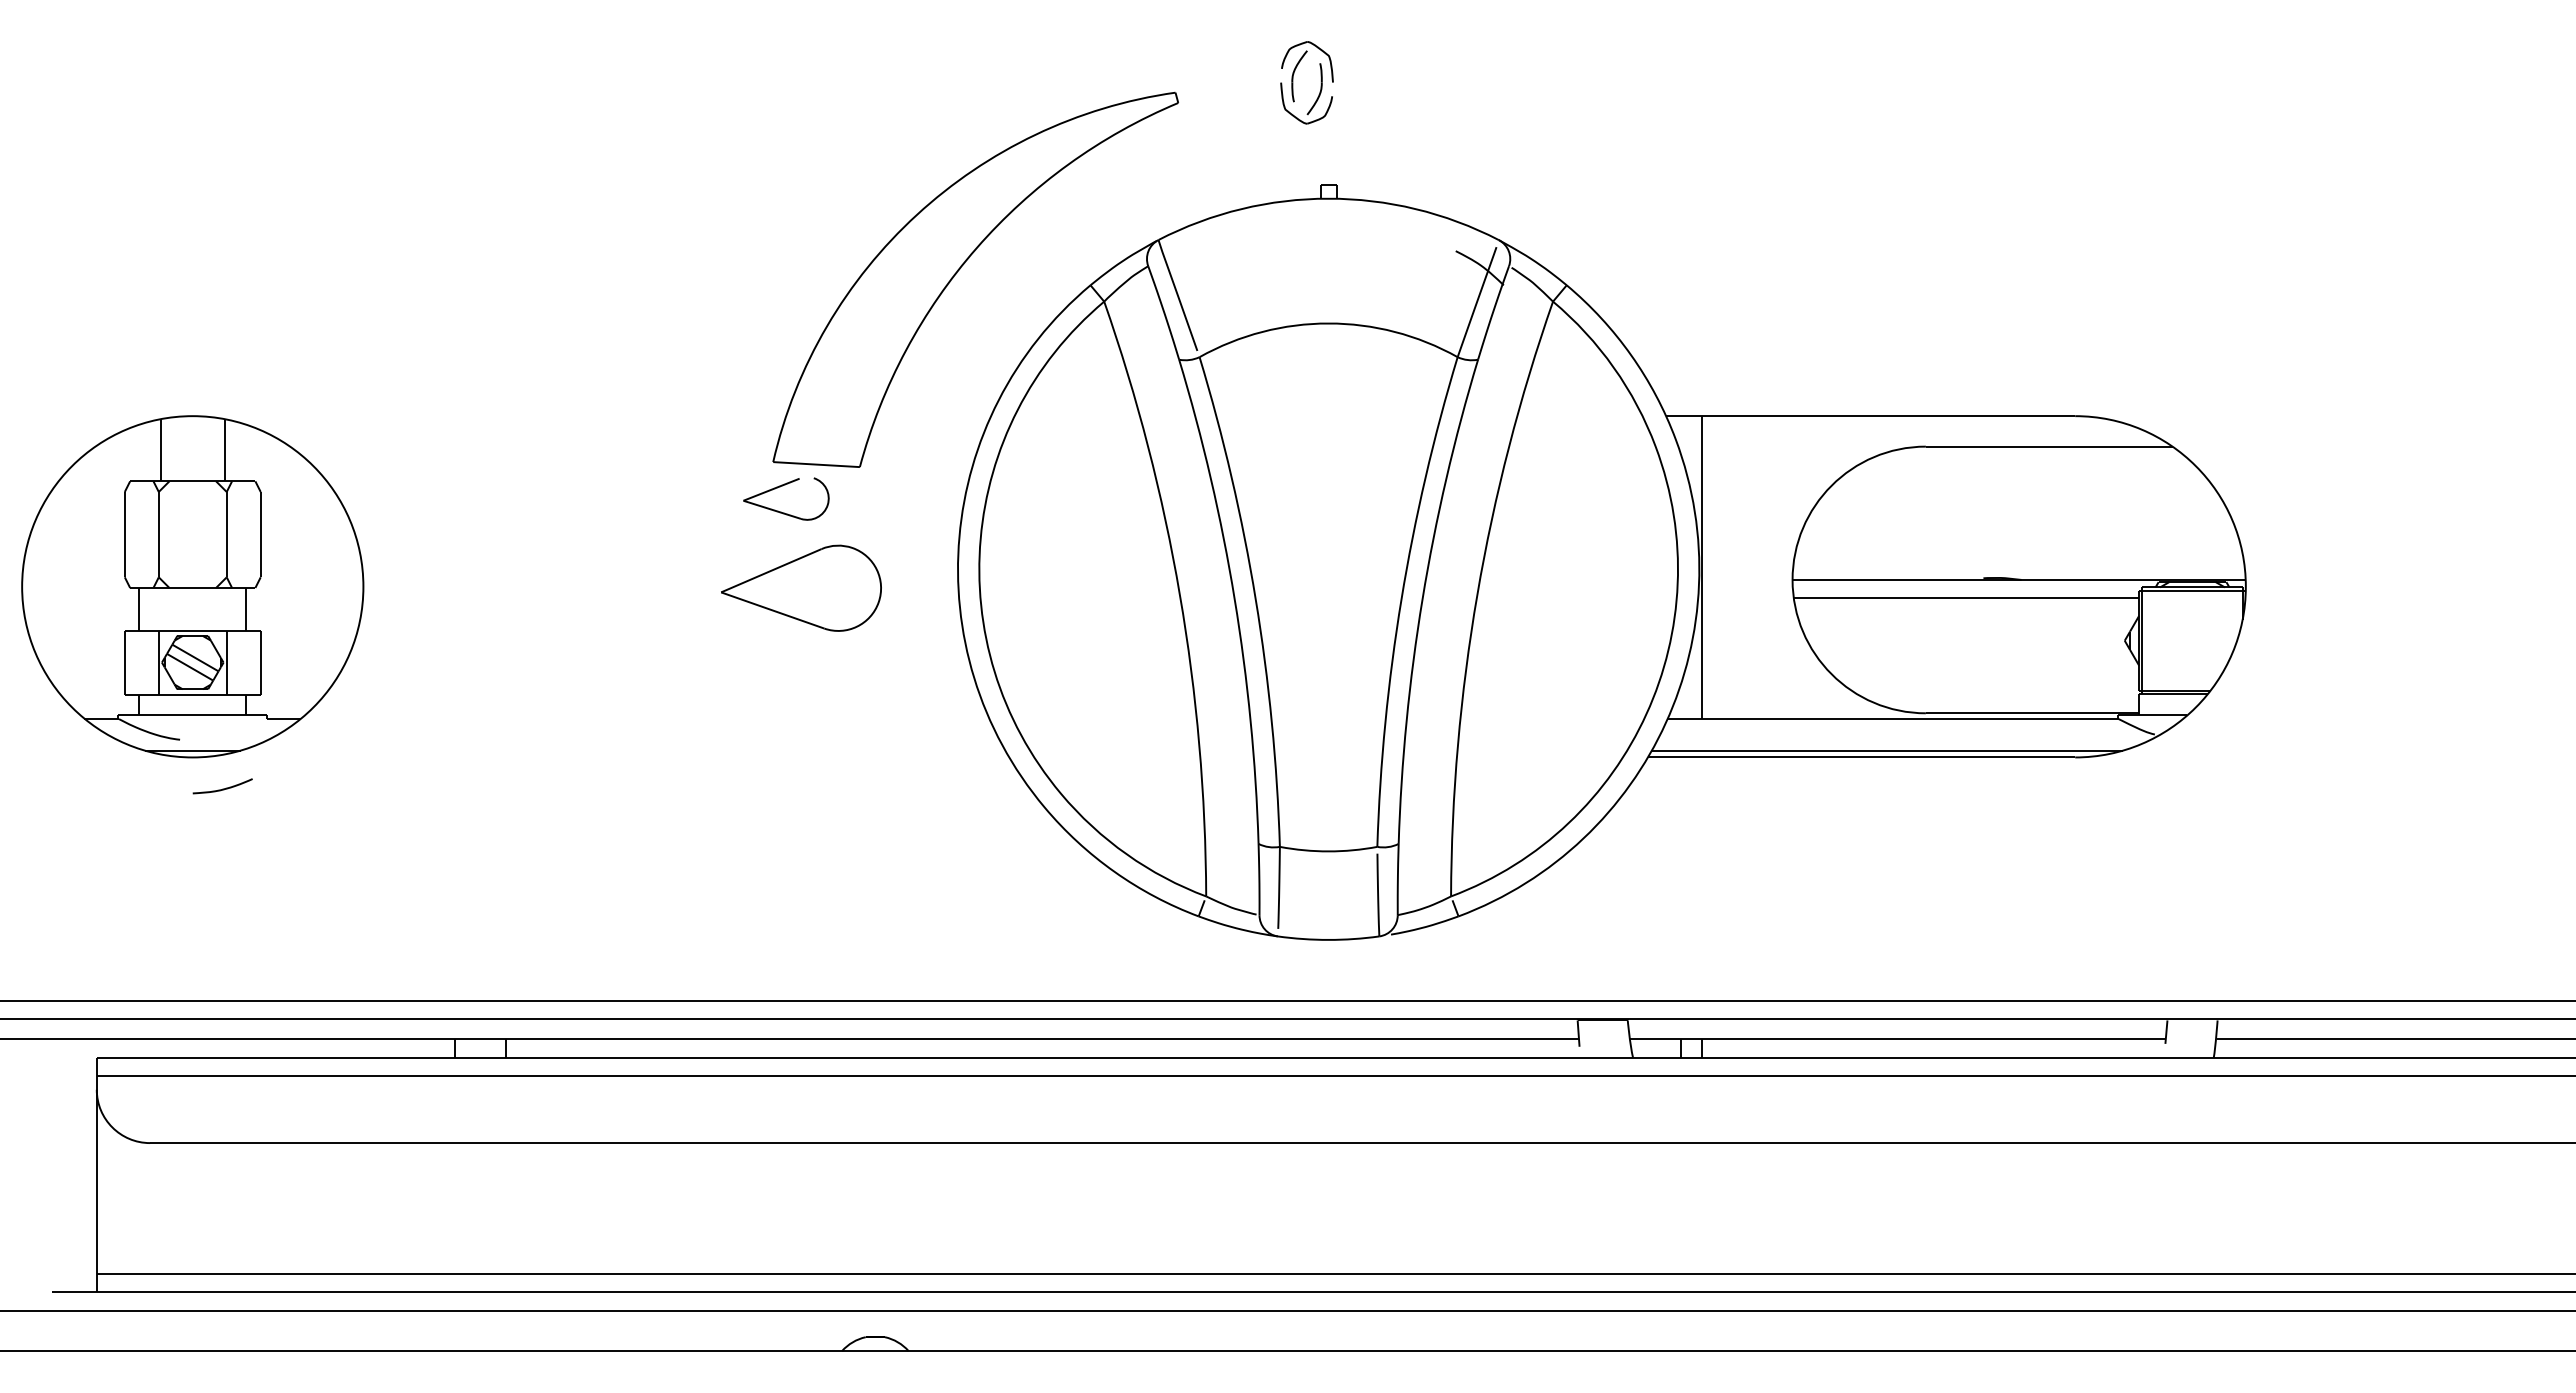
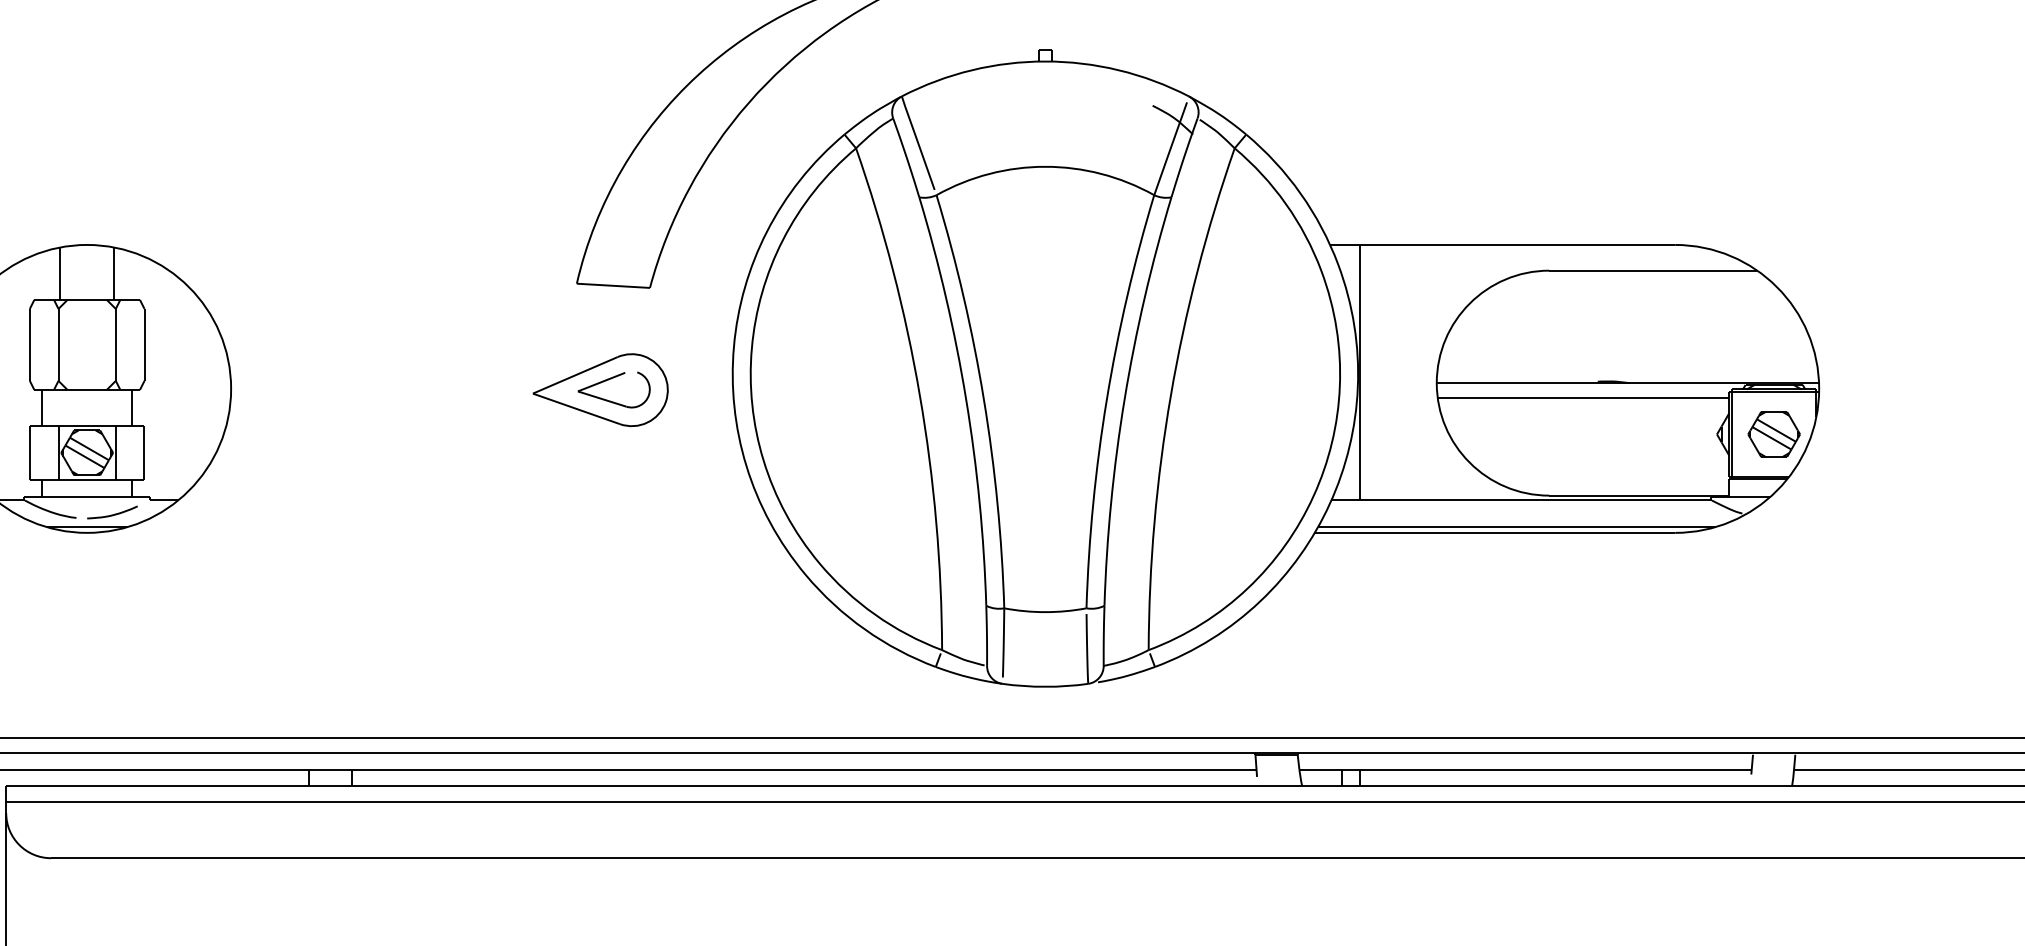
part: (780, 487) -> (609, 380), moved
part: (2192, 640) -> (1774, 434), added
part: (222, 786) -> (112, 512), moved

